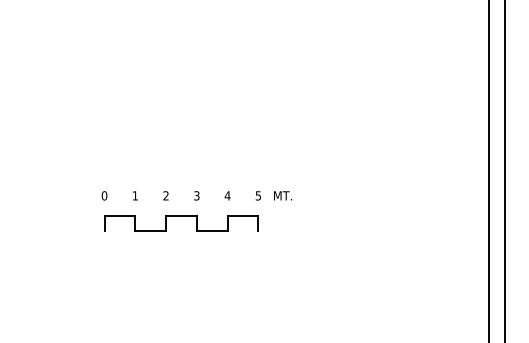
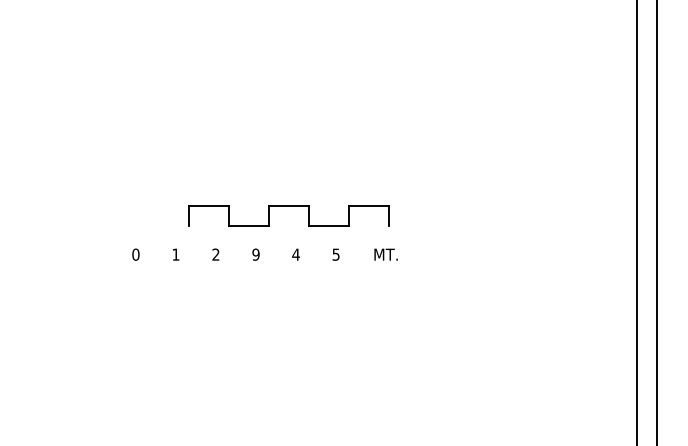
text: (196, 195) -> (255, 254), 3 -> 9
text: (282, 195) -> (385, 254), moved
part: (181, 216) -> (288, 206), moved

